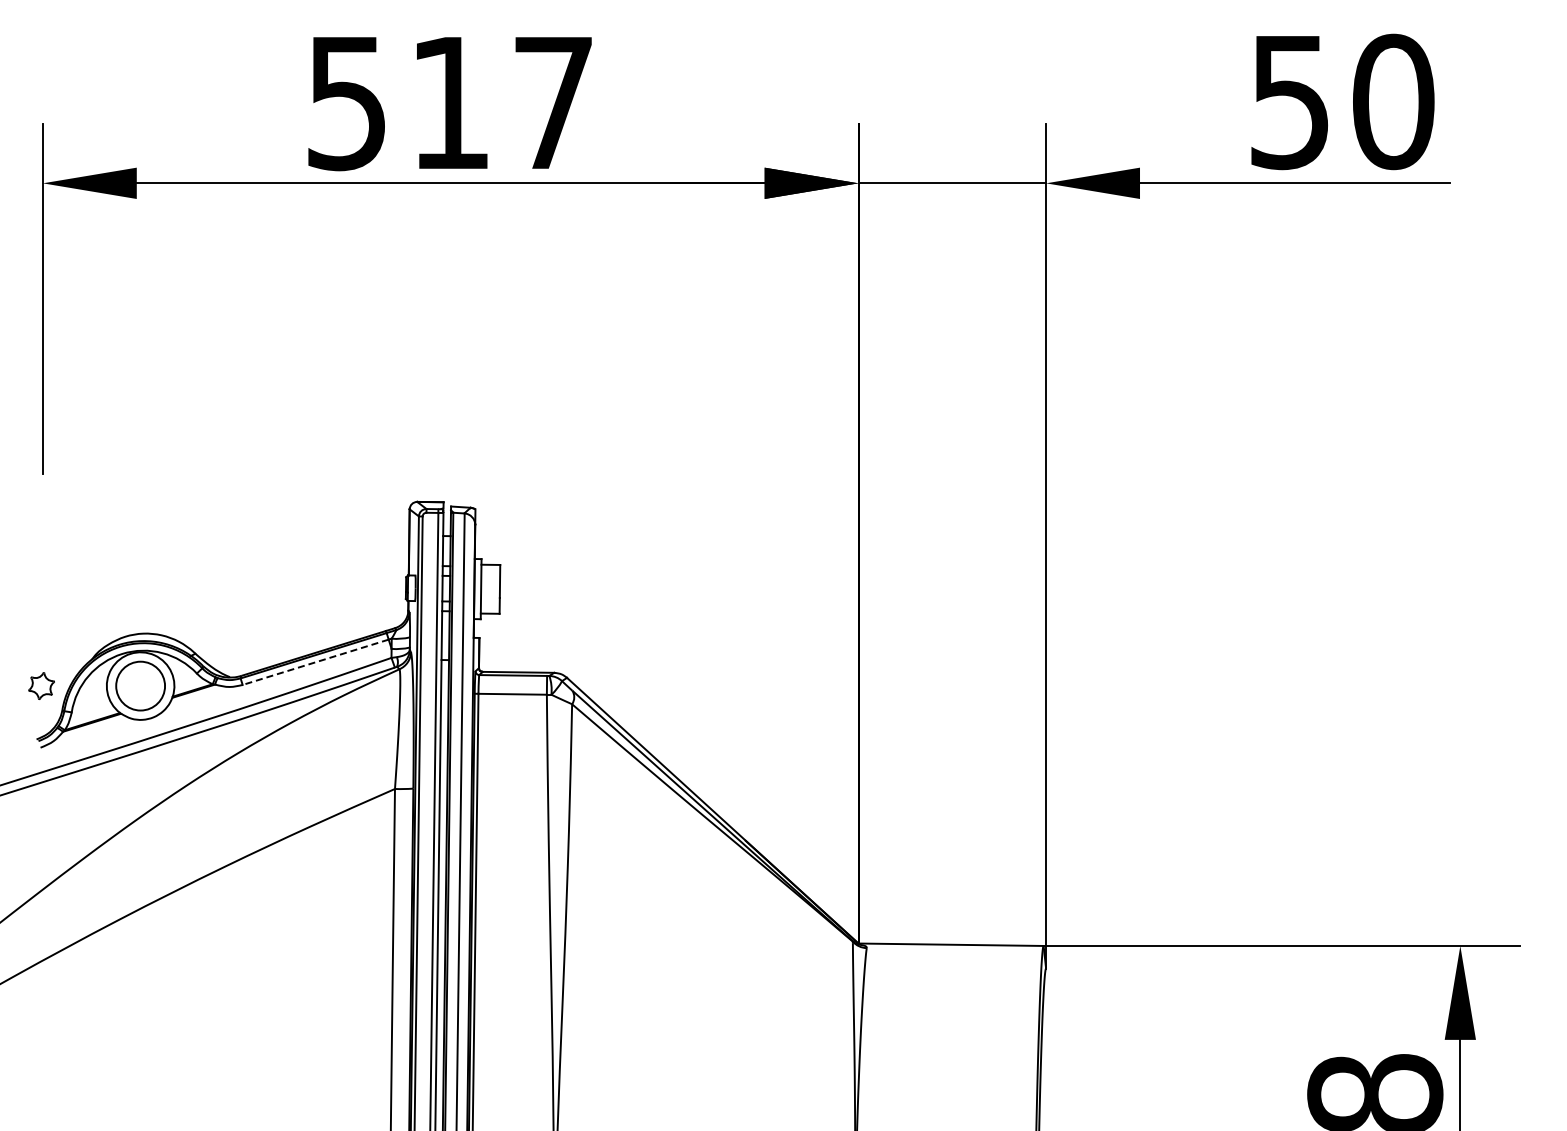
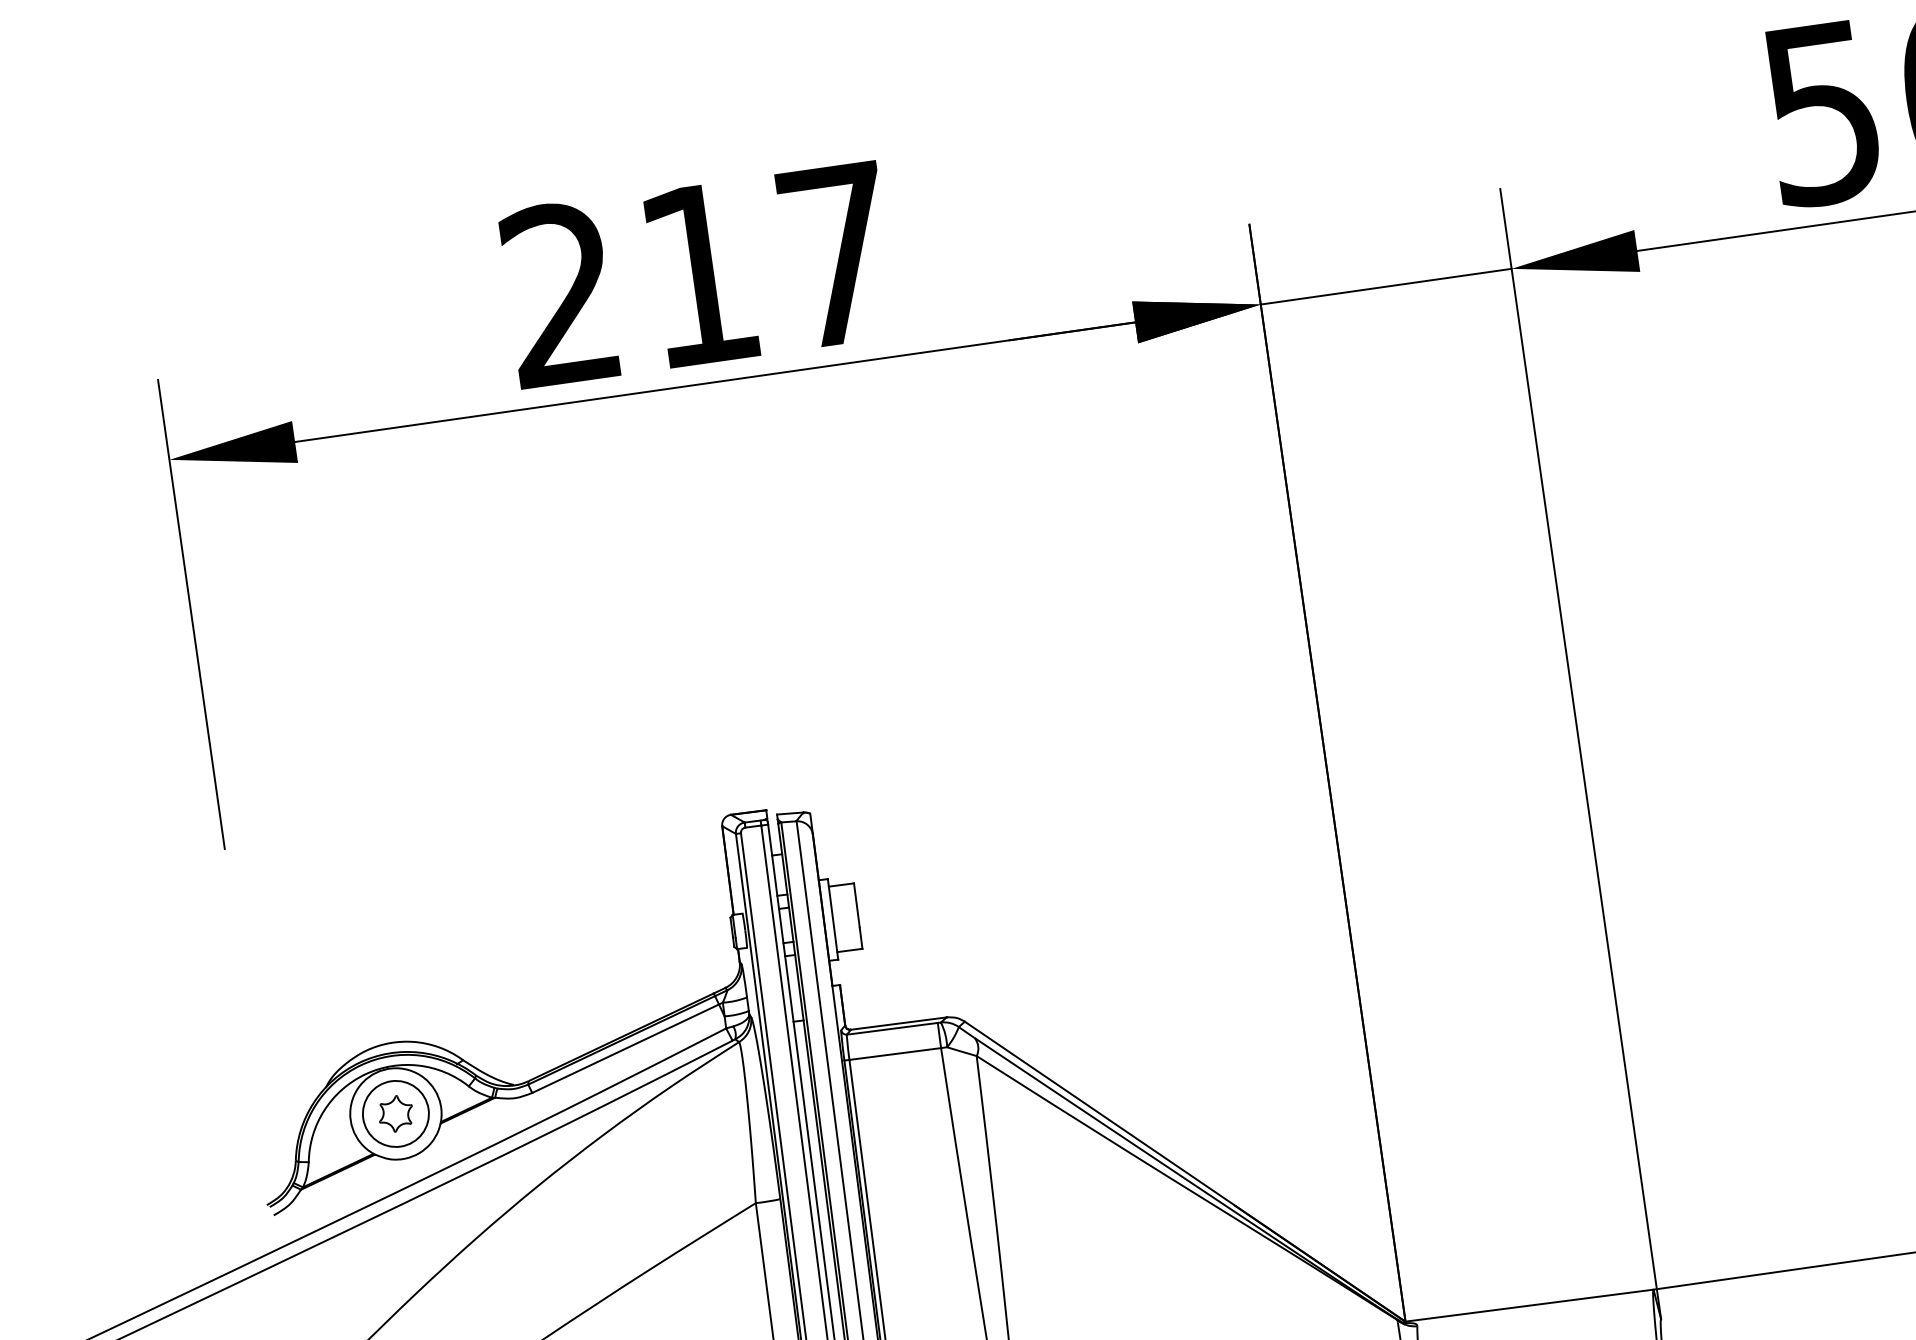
text: (345, 103) -> (559, 295), 517 -> 217
line: (314, 662) -> (624, 1049), dashed -> solid
part: (41, 685) -> (395, 1113), moved

